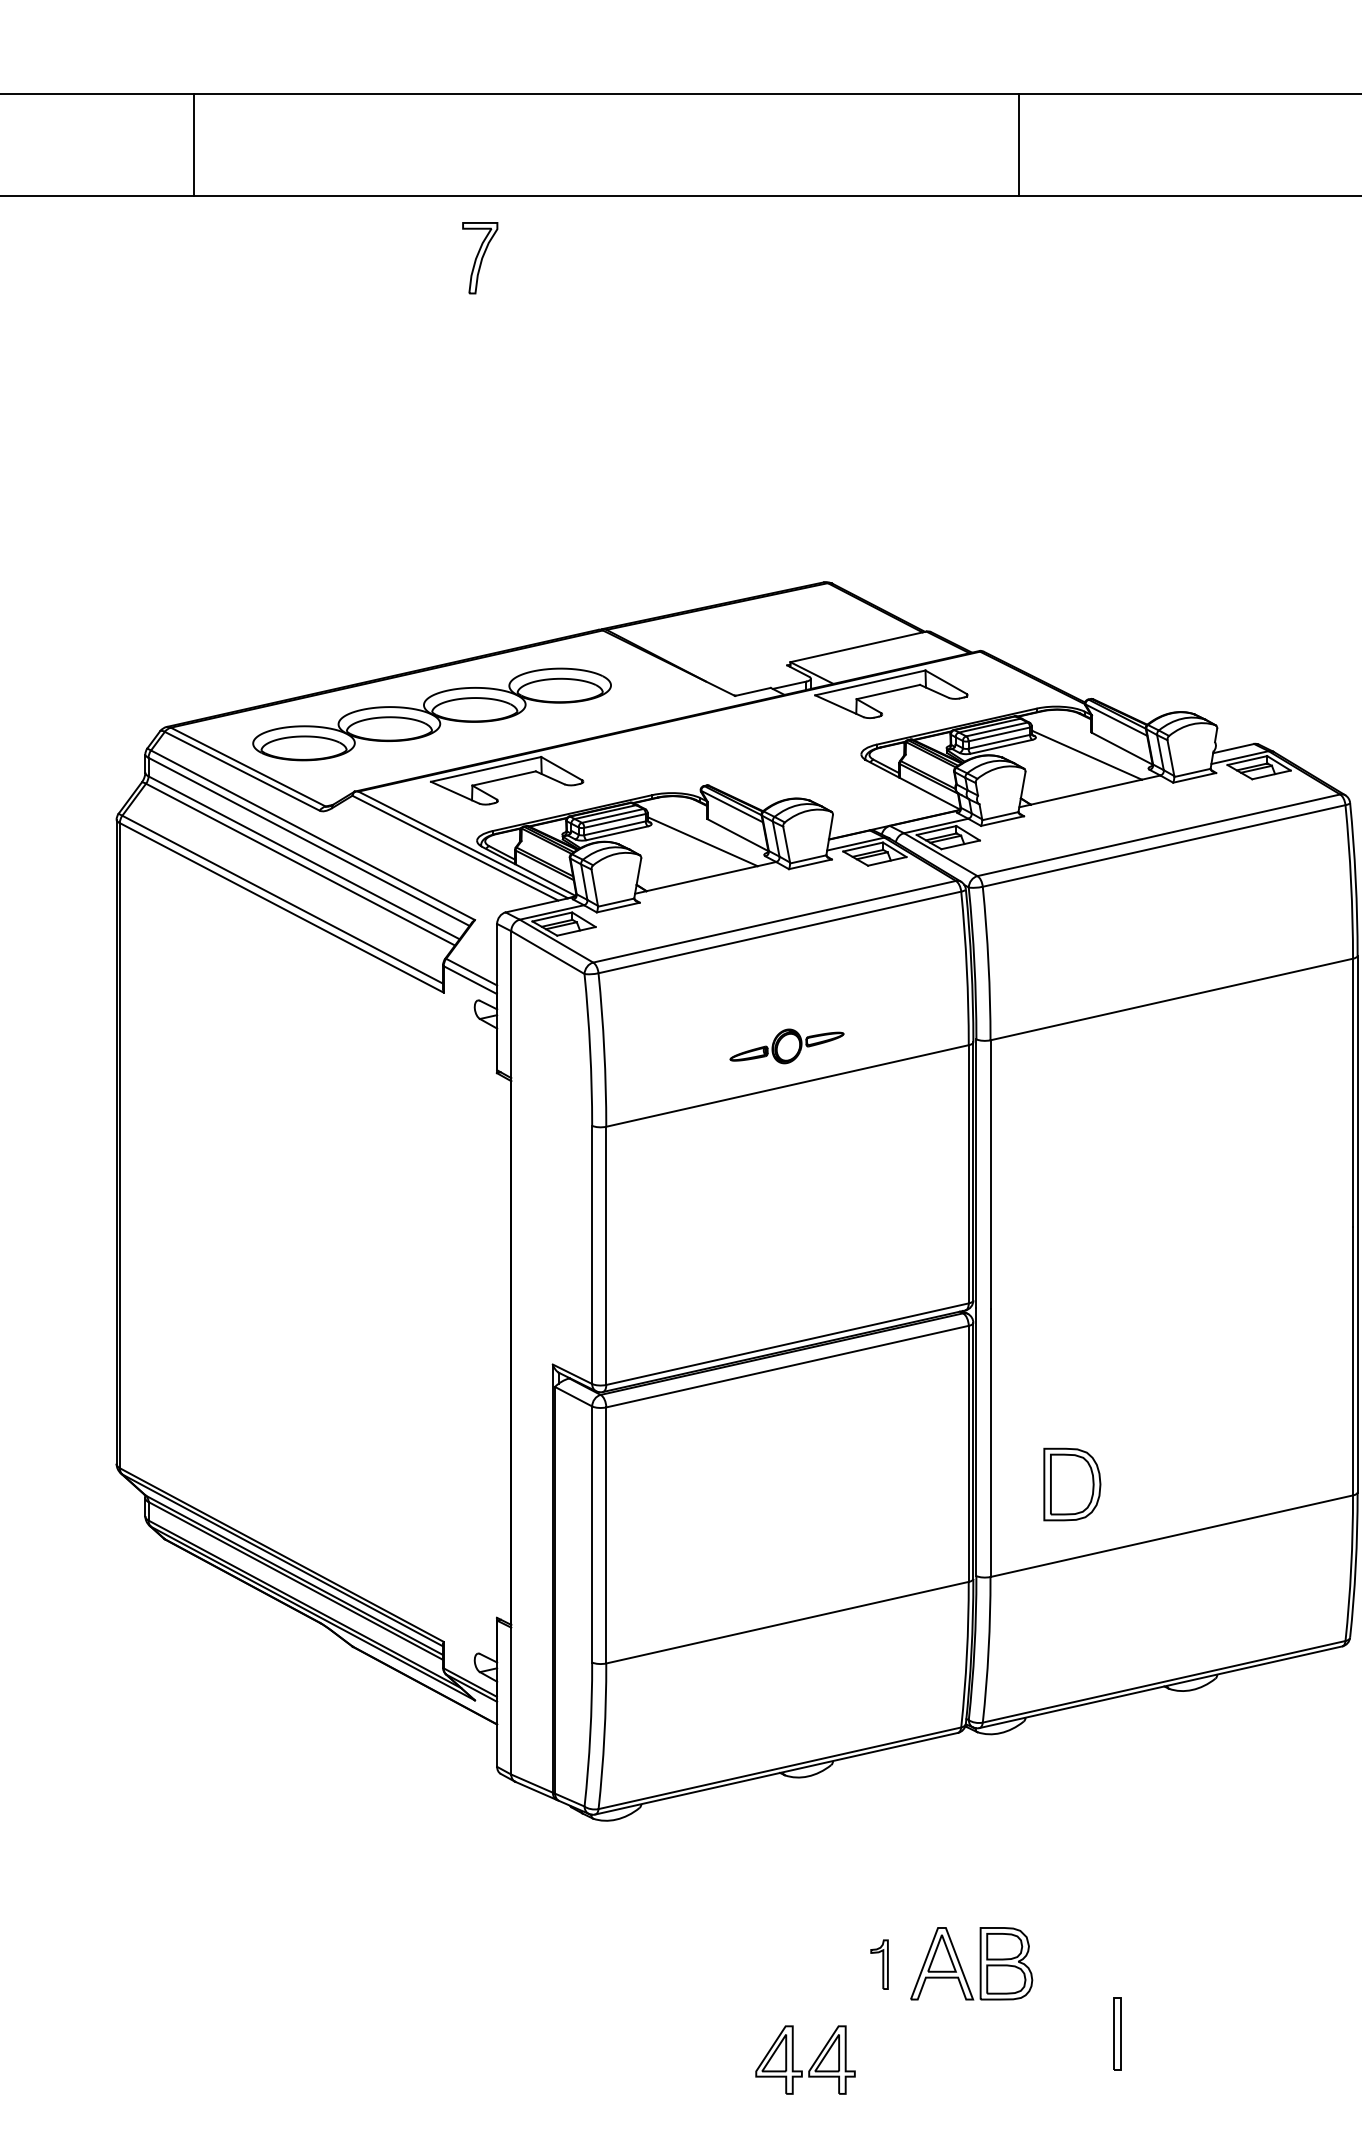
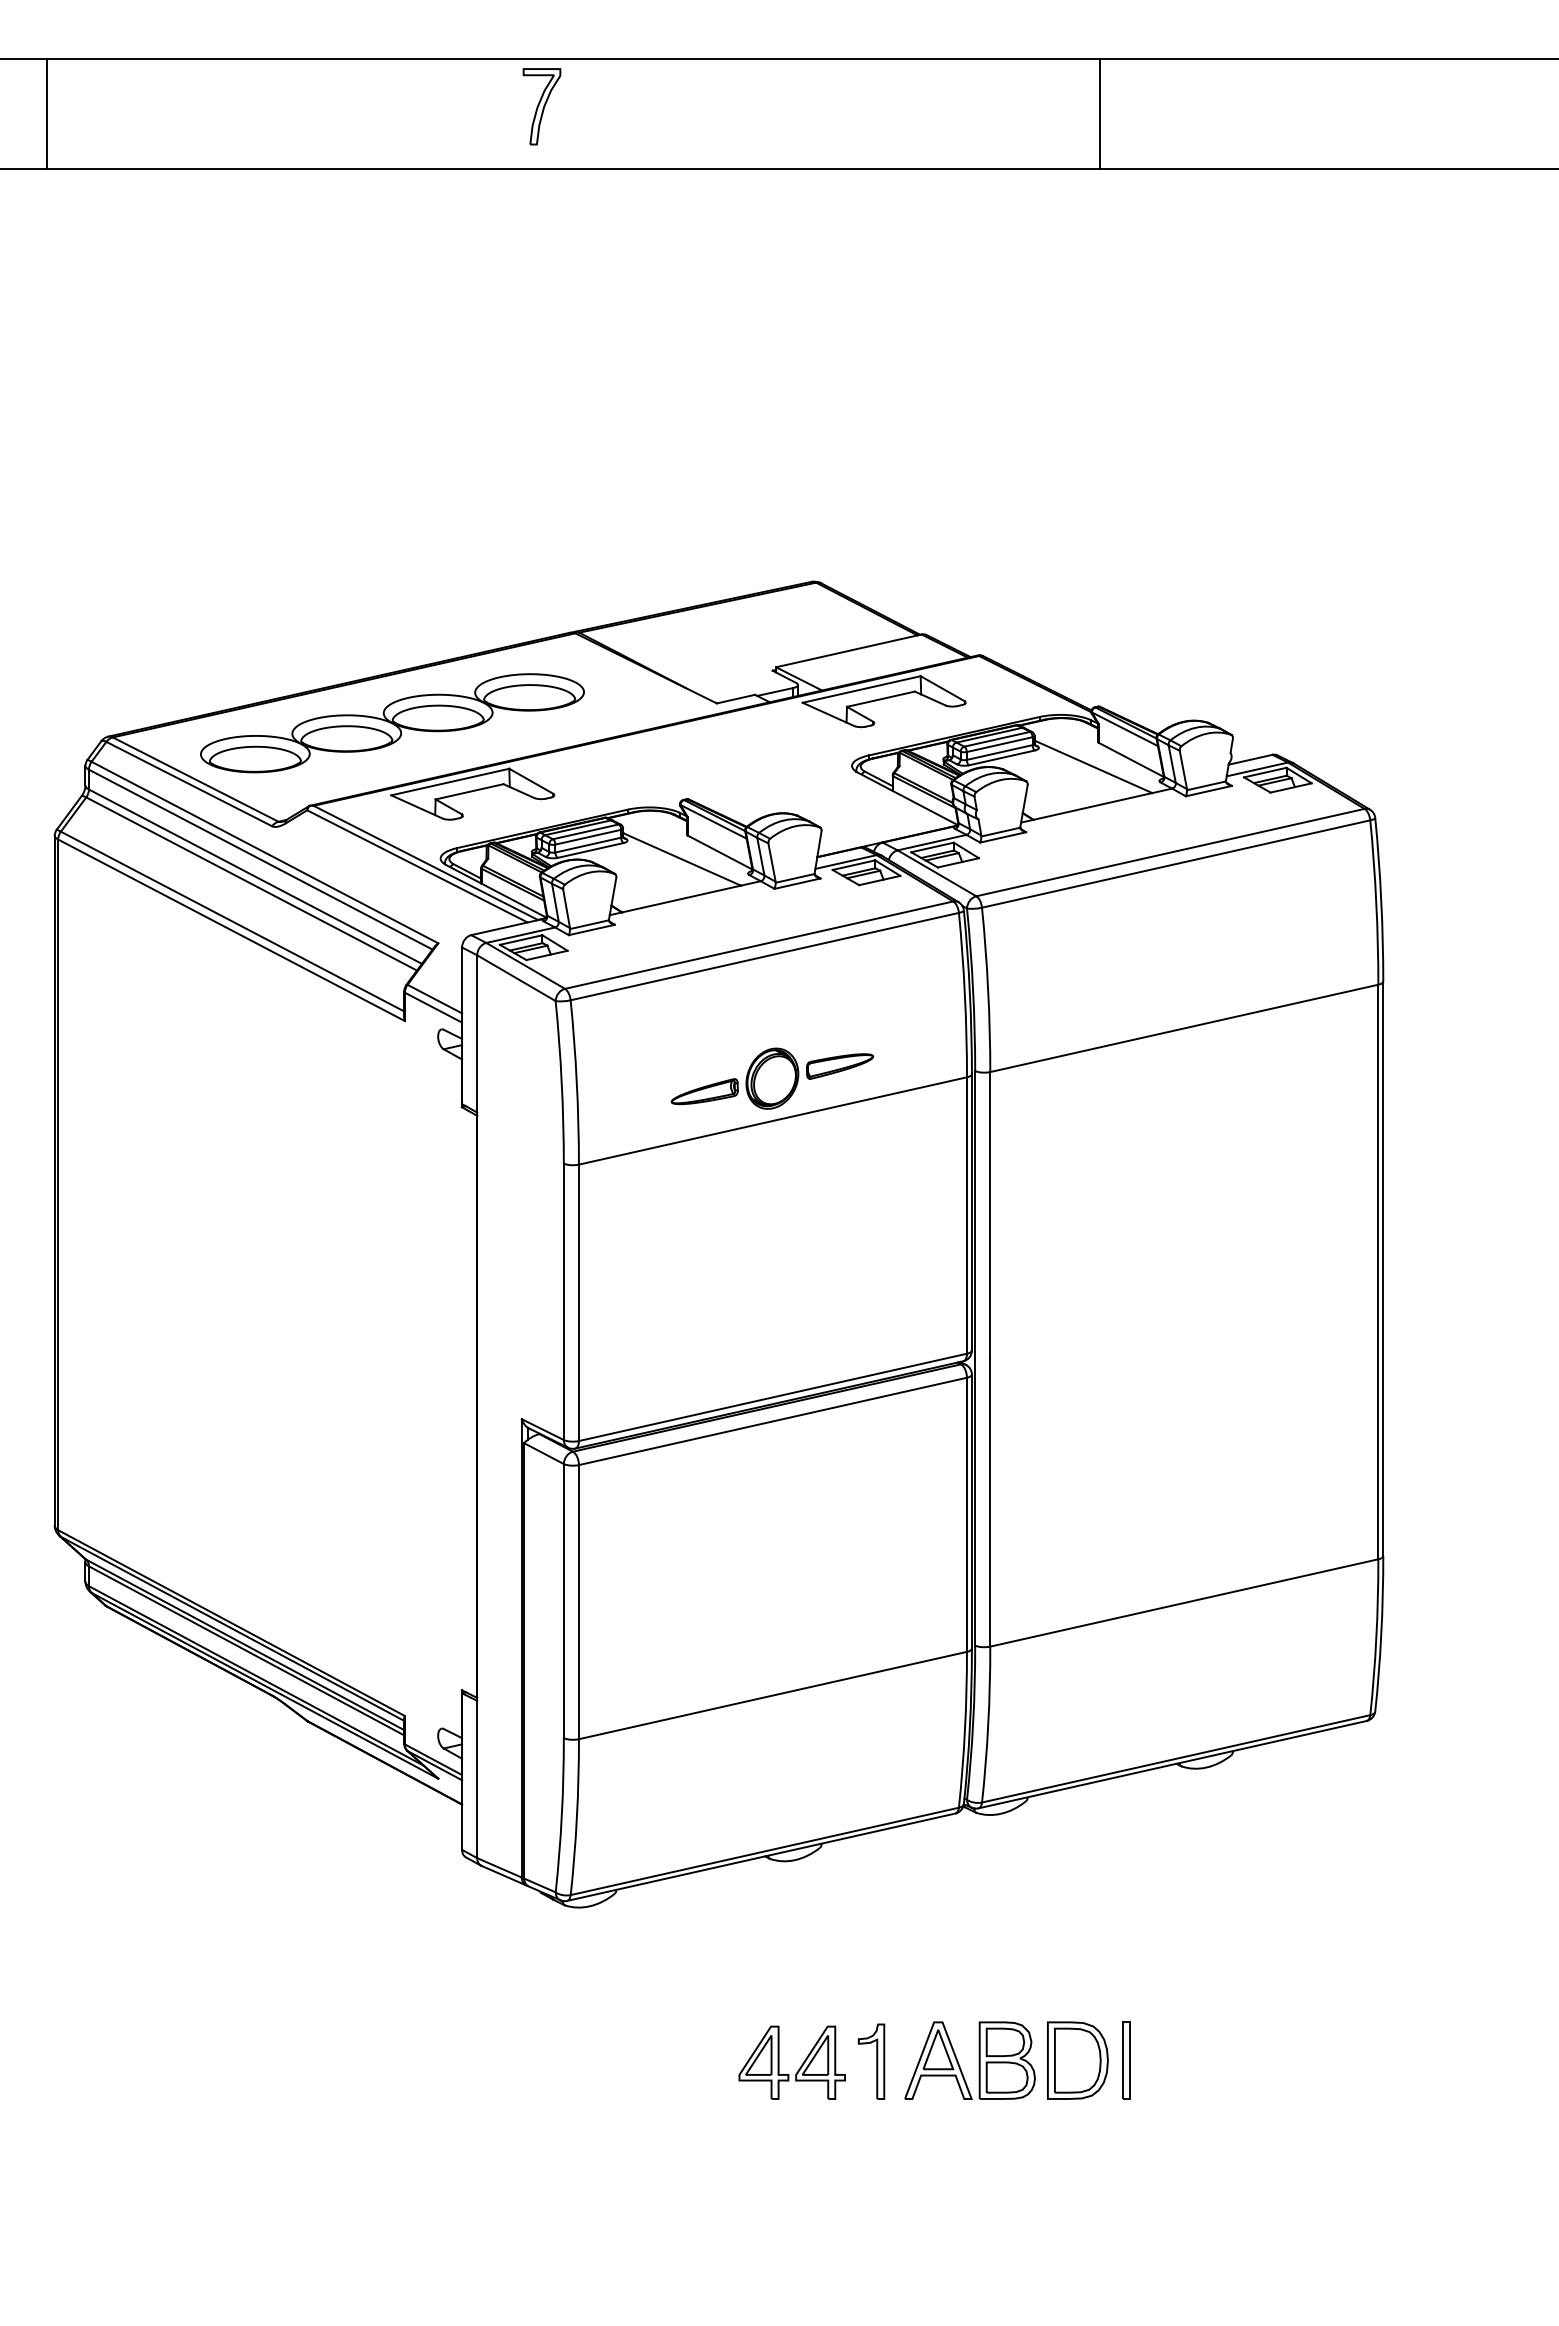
line: (193, 144) -> (46, 113), moved
line: (1018, 144) -> (1099, 113), moved
part: (479, 257) -> (541, 106), moved
part: (787, 1046) -> (772, 1078), size x1.67
part: (1071, 1484) -> (1077, 2060), moved
part: (879, 1964) -> (871, 2061), size x1.43
part: (1117, 2033) -> (1126, 2060), moved
part: (812, 2064) -> (799, 2067), moved

